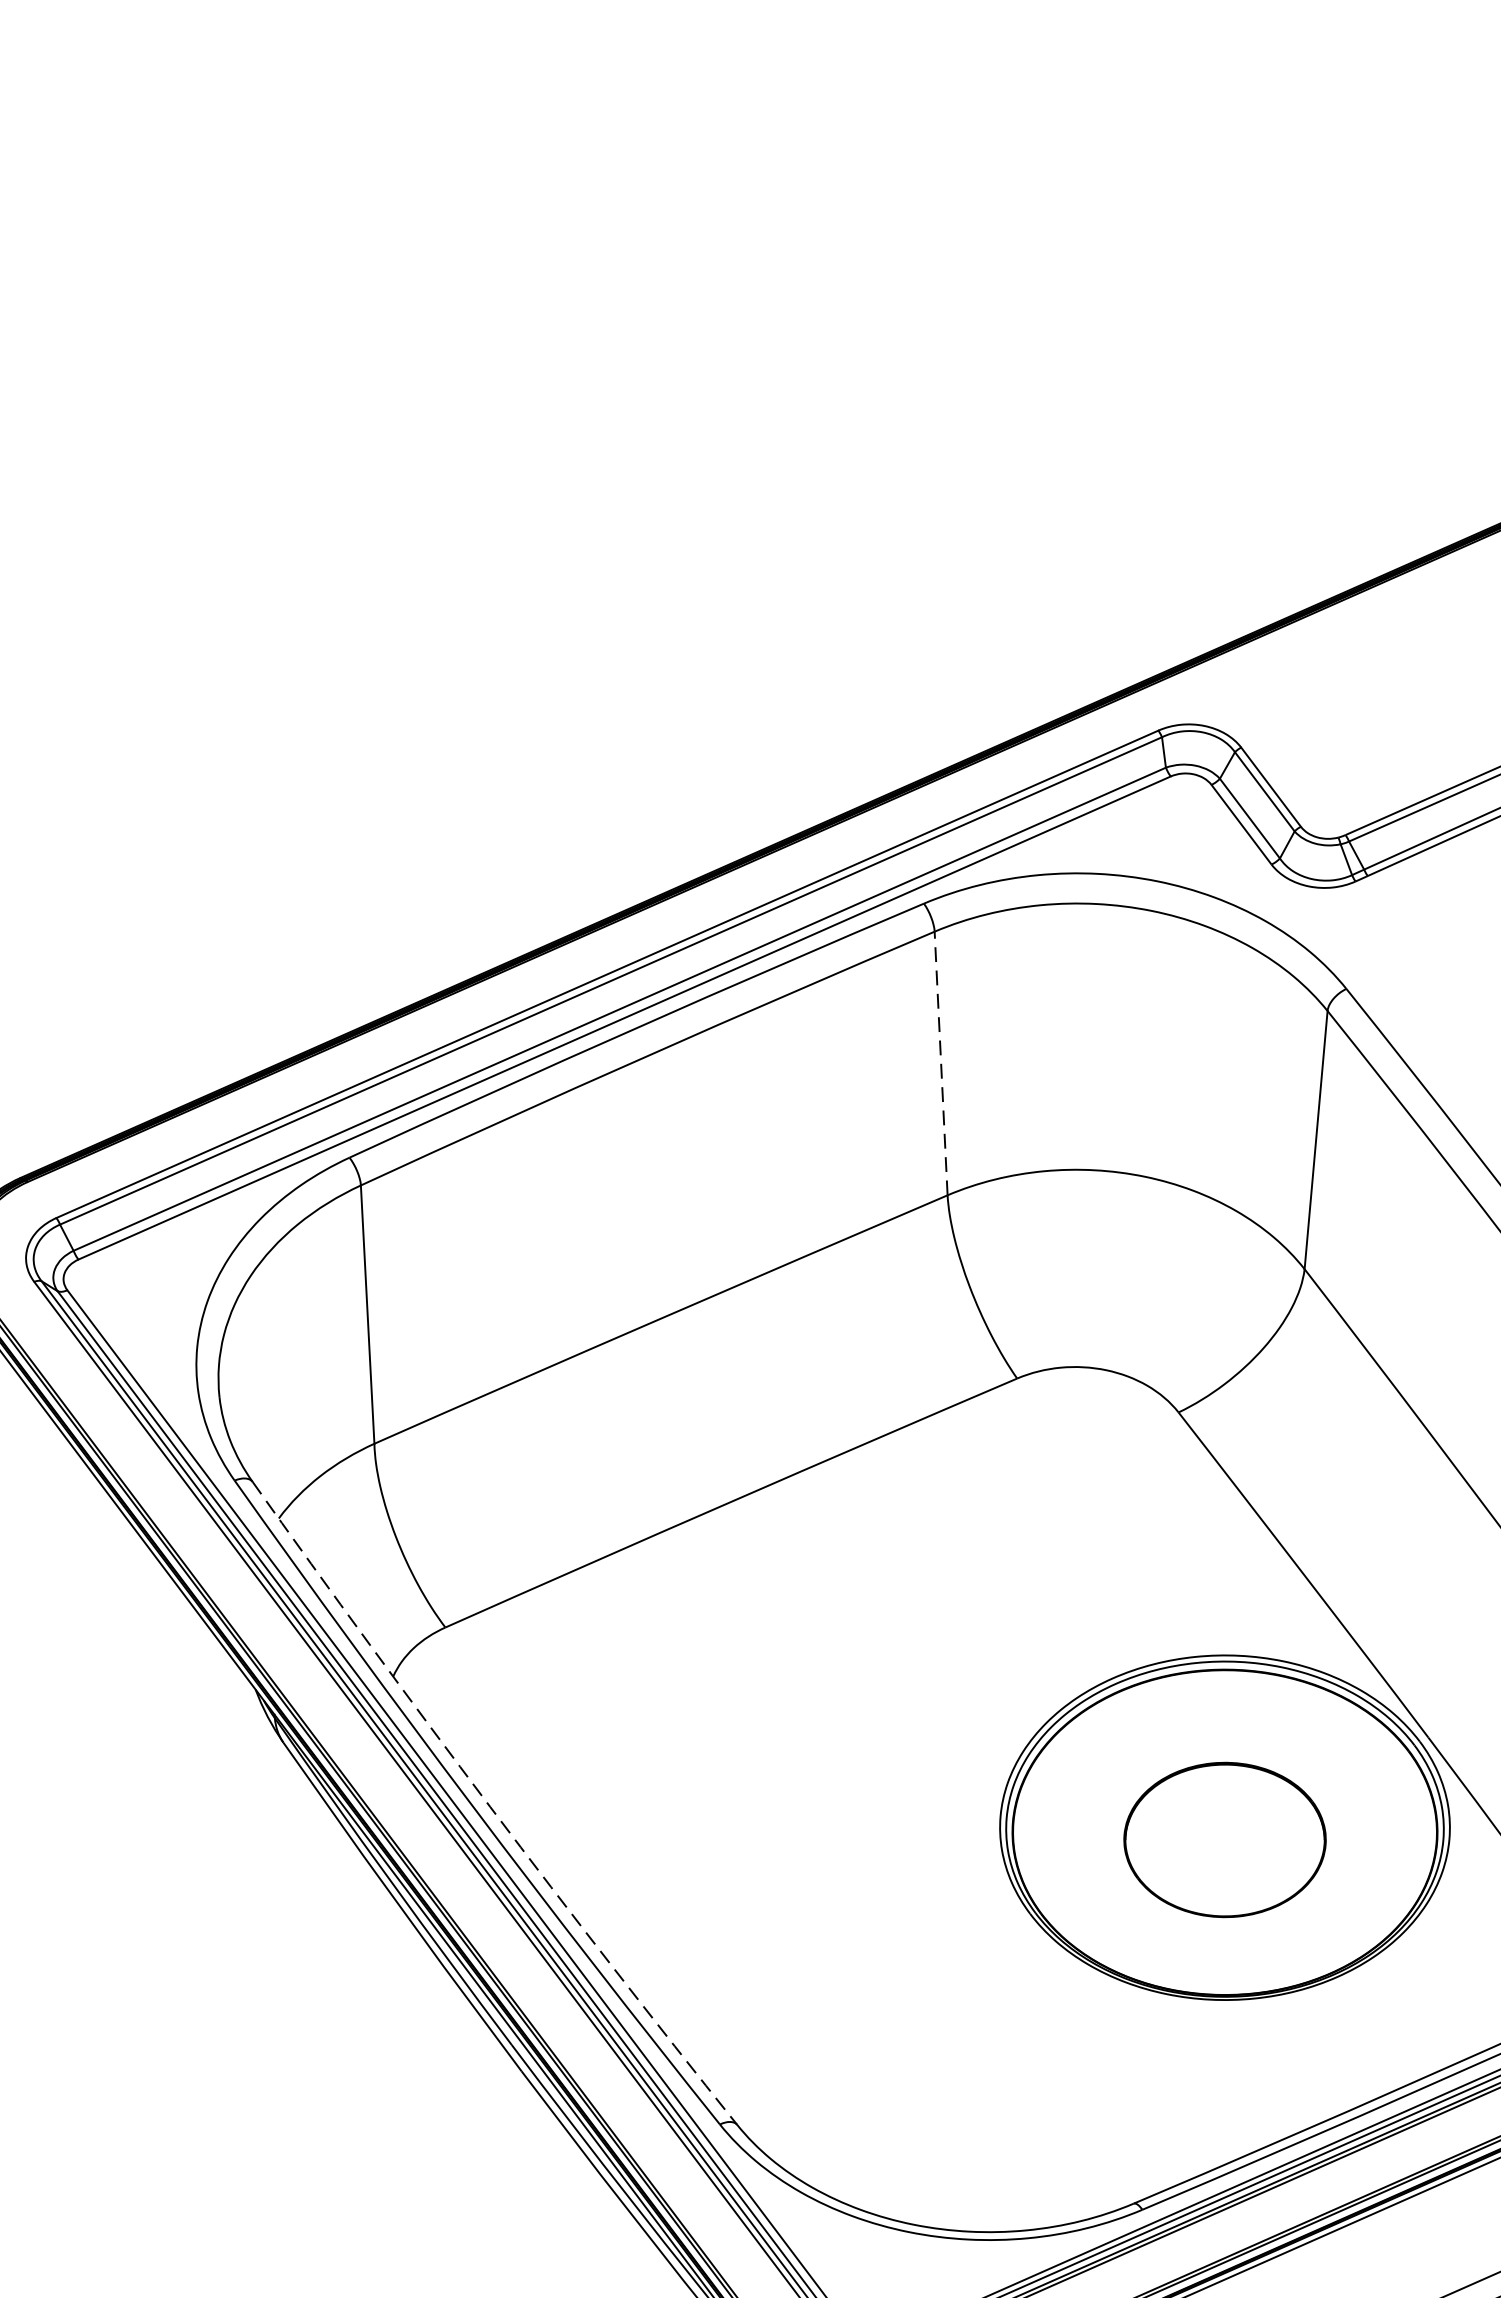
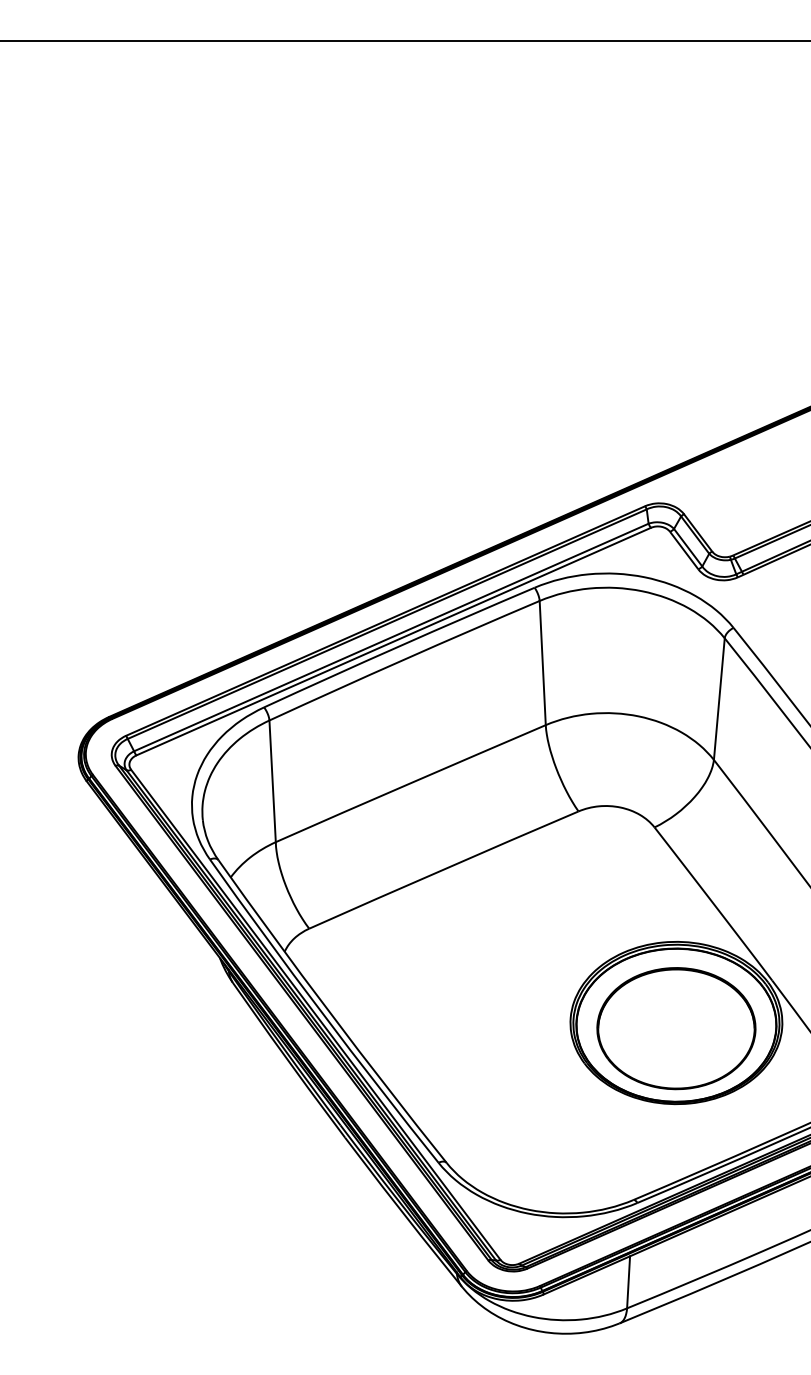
line: (940, 1062) -> (542, 662), dashed -> solid
arc: (490, 1807) -> (330, 1013), dashed -> solid
part: (1225, 1839) -> (676, 1028), size x1.67

